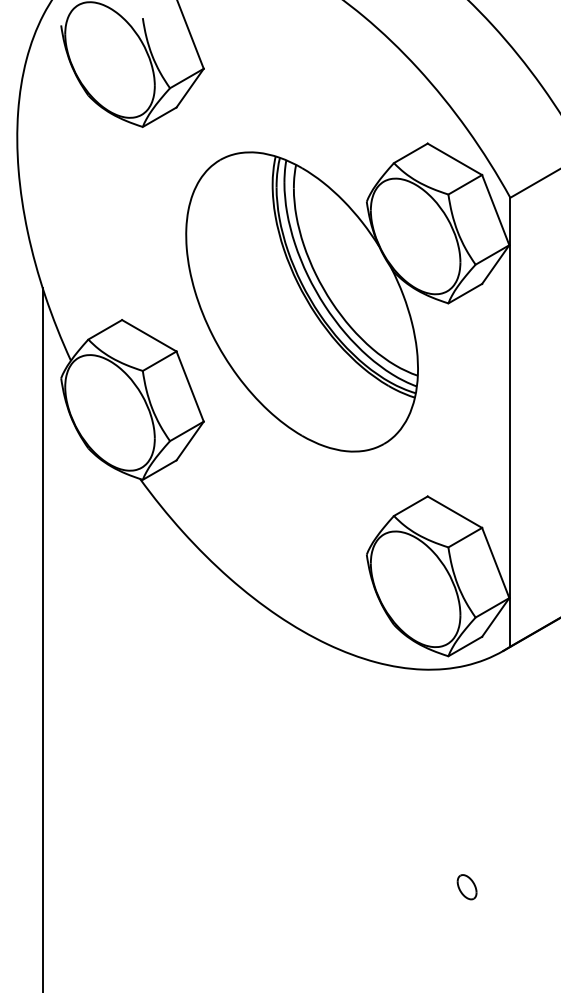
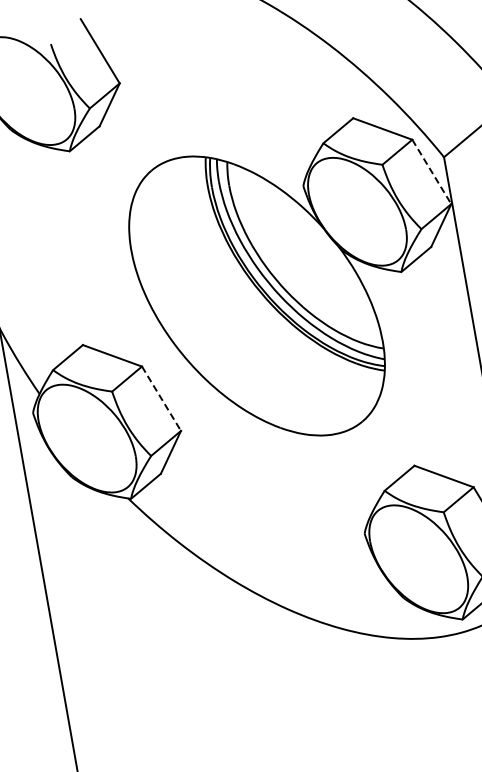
line: (495, 210) -> (431, 172), solid -> dashed
line: (190, 386) -> (161, 398), solid -> dashed

